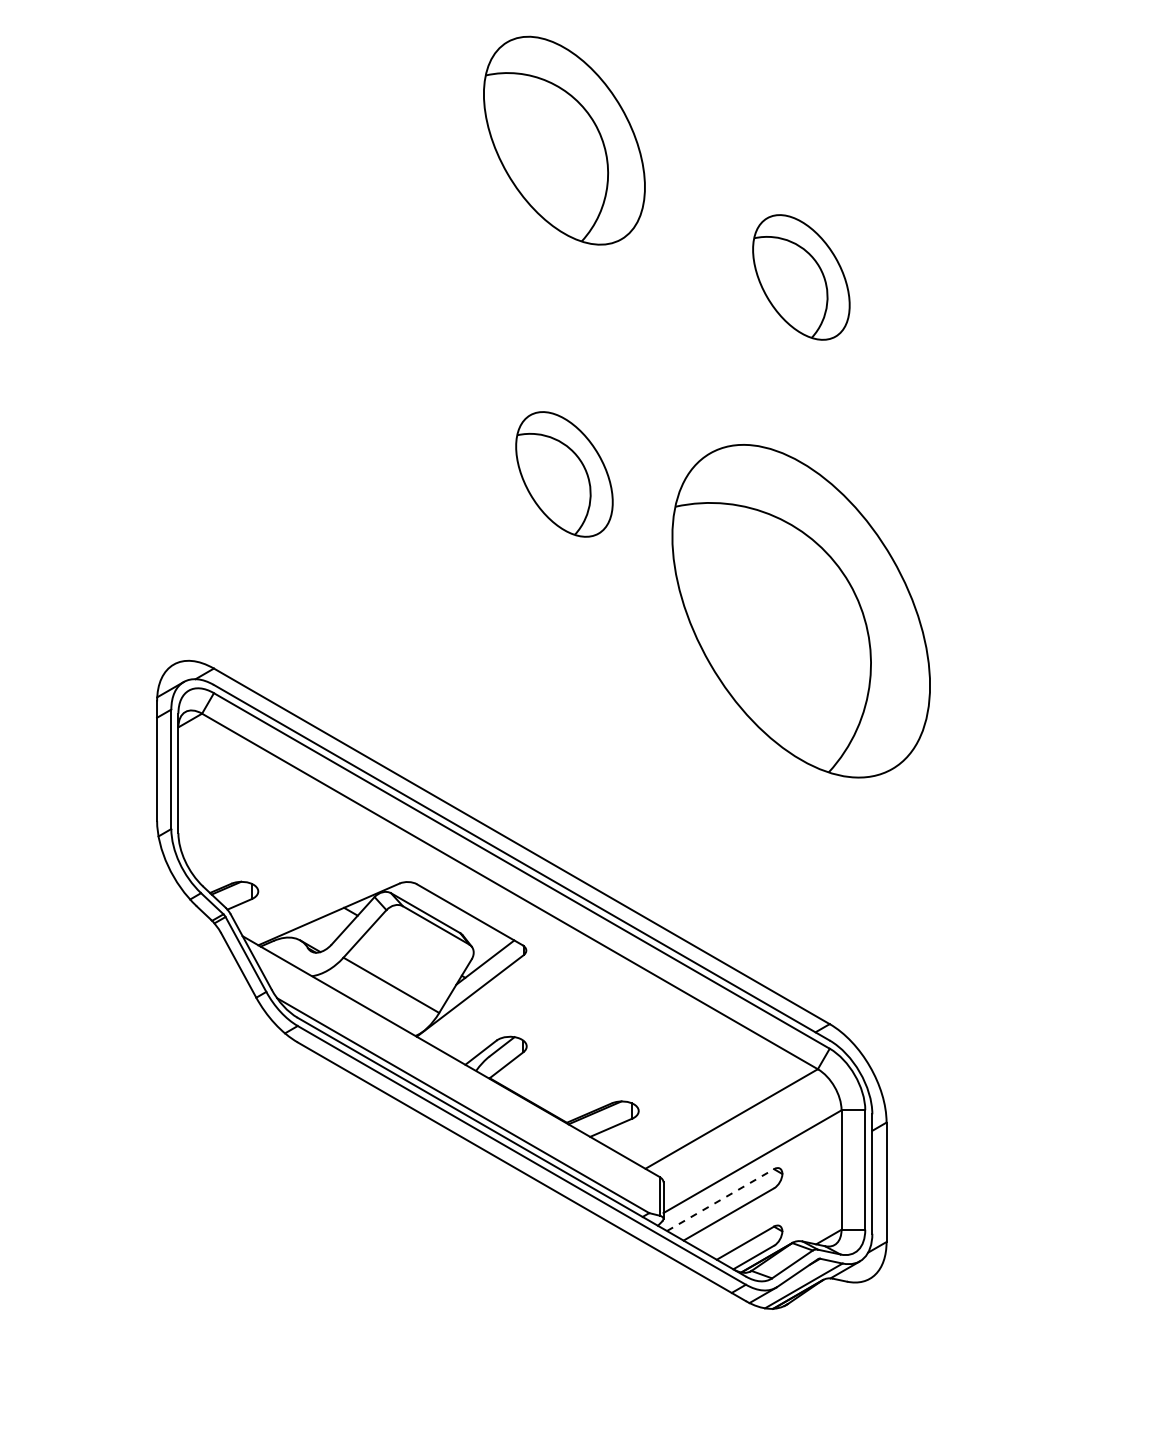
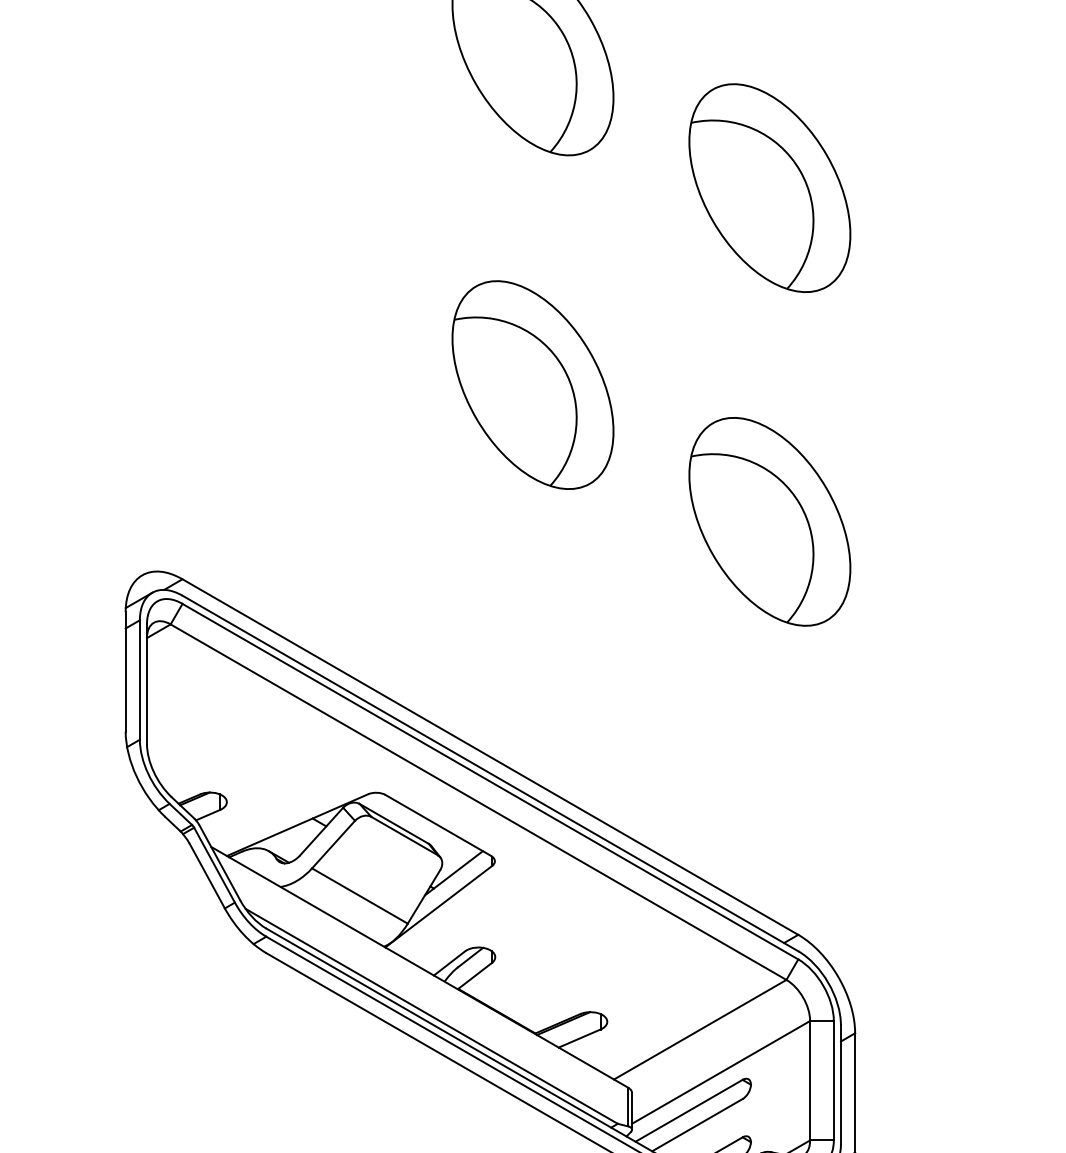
part: (801, 277) -> (770, 188), size x1.67
part: (564, 474) -> (533, 385), size x1.67
part: (801, 610) -> (770, 521), size x0.62
line: (720, 1200) -> (689, 1111), dashed -> solid

